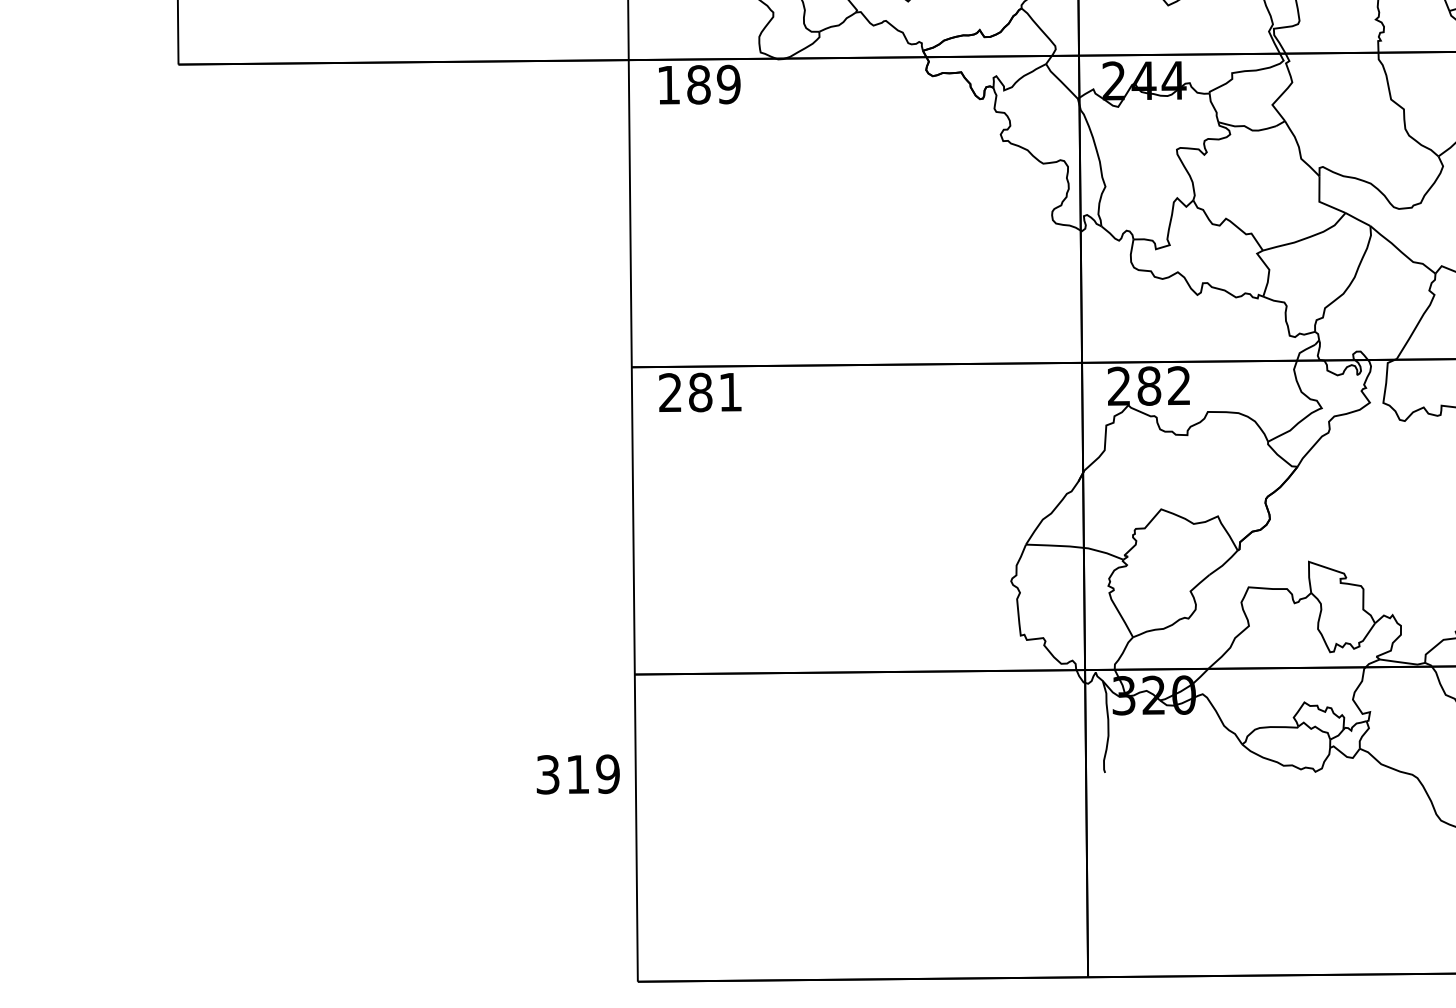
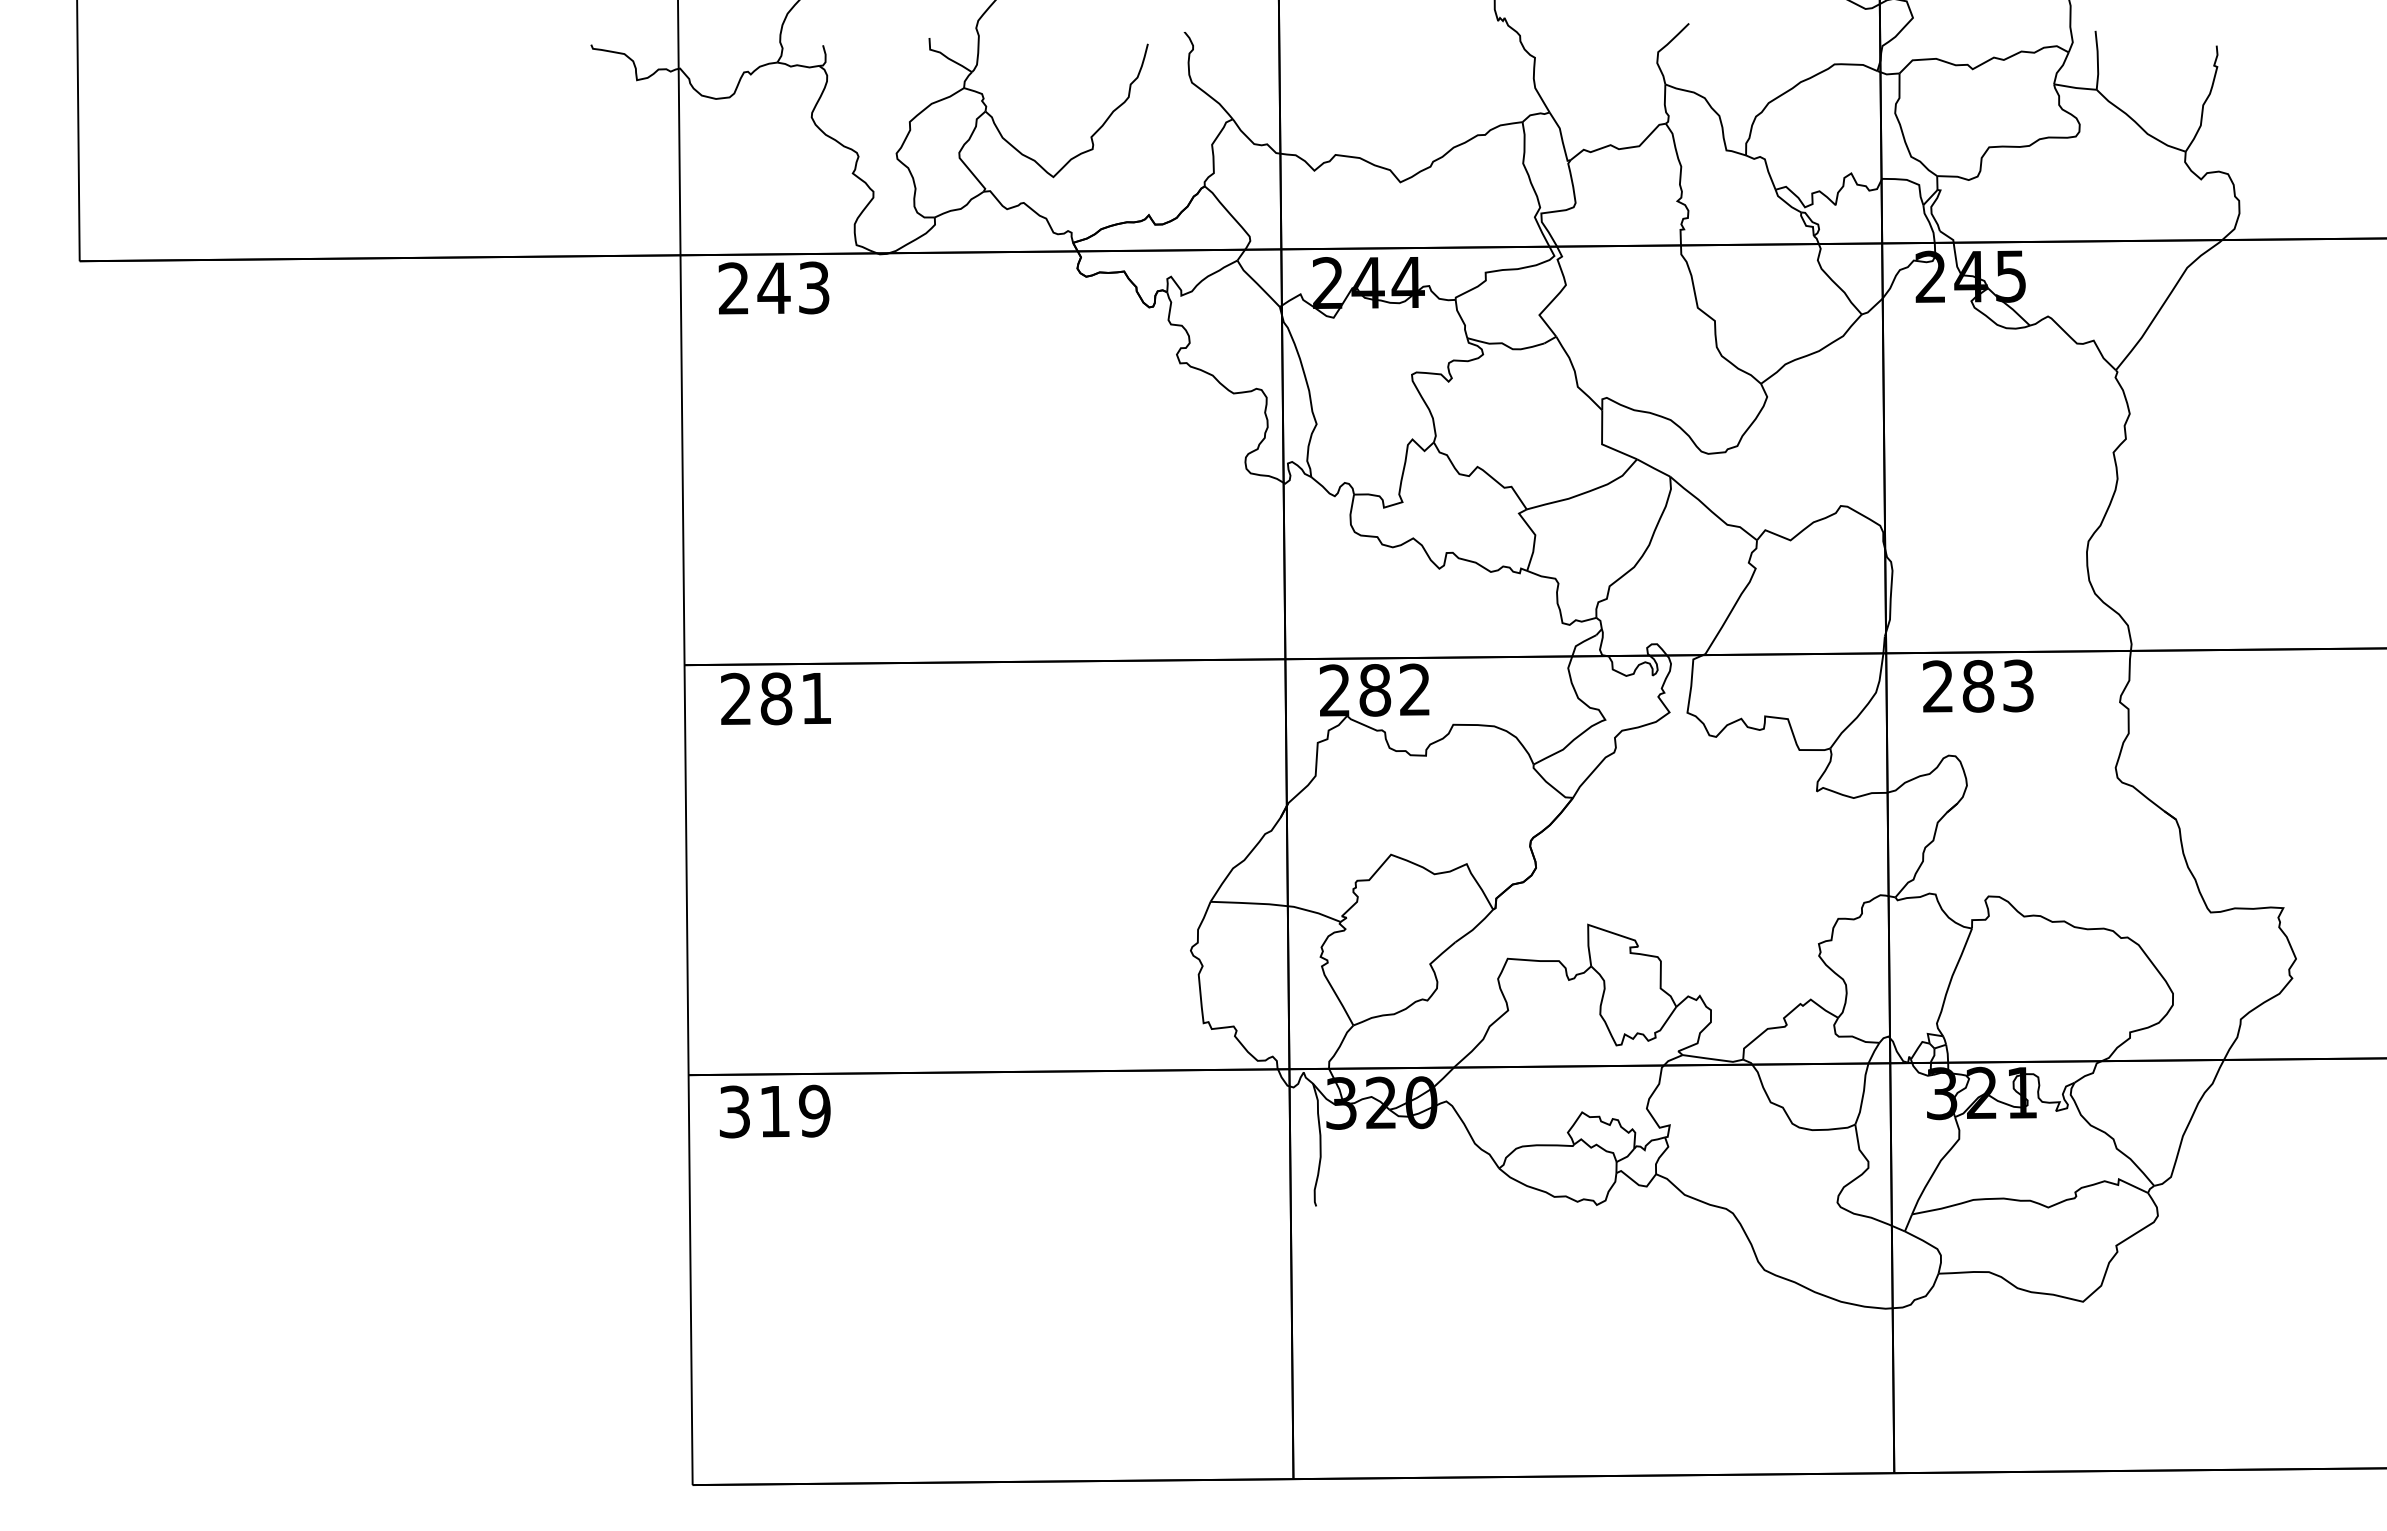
text: (698, 84) -> (773, 287), 189 -> 243
text: (577, 774) -> (774, 1111), moved

